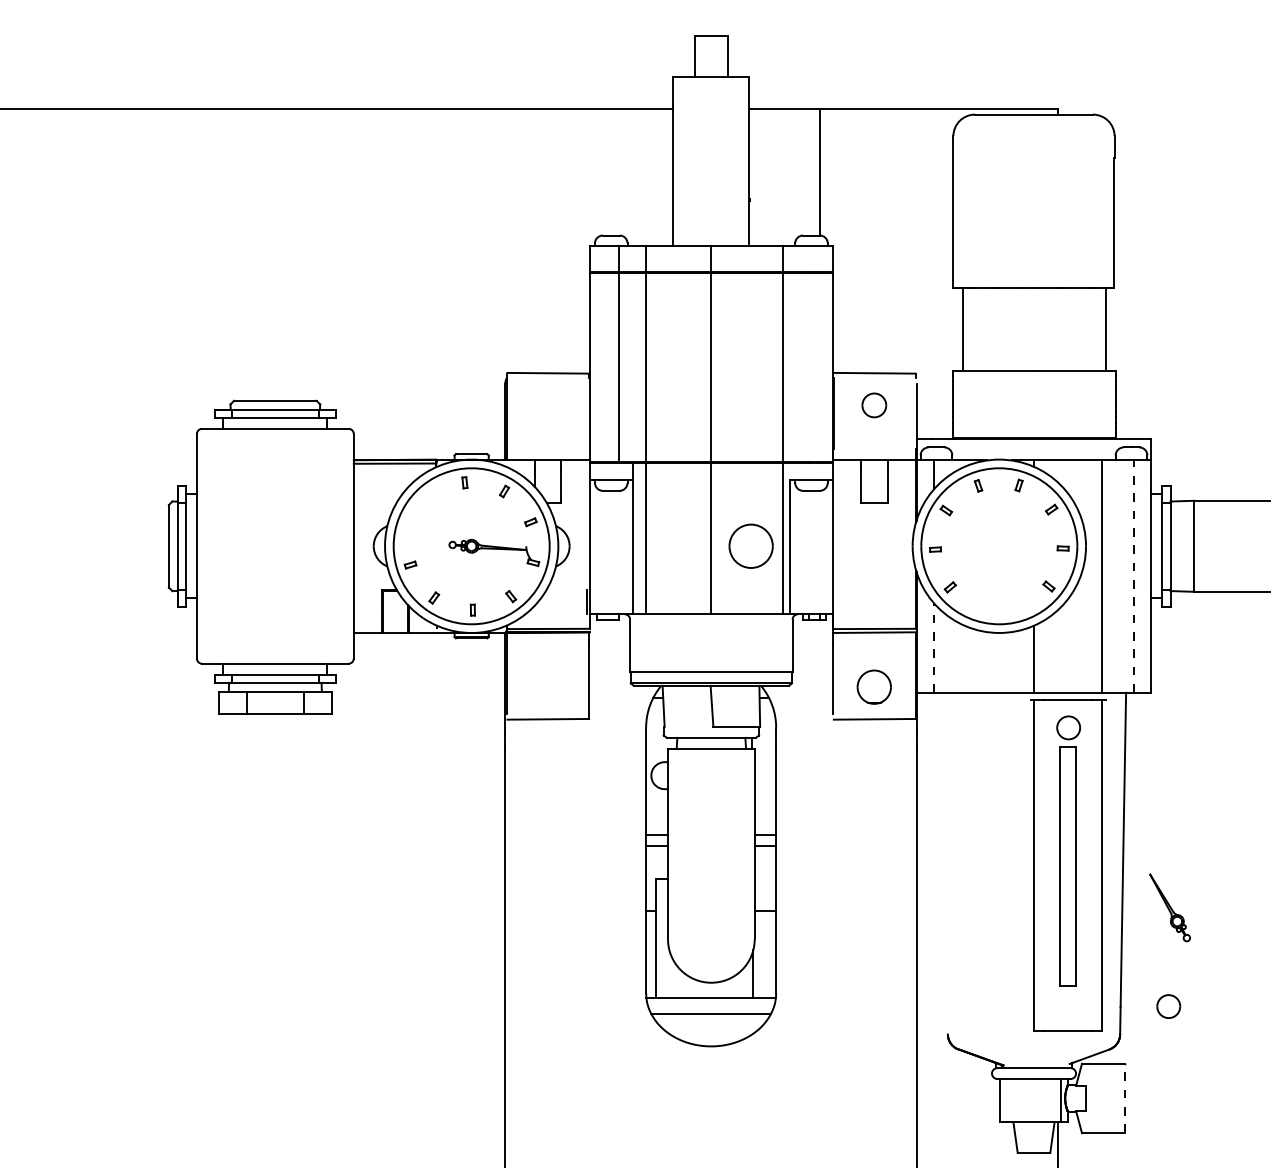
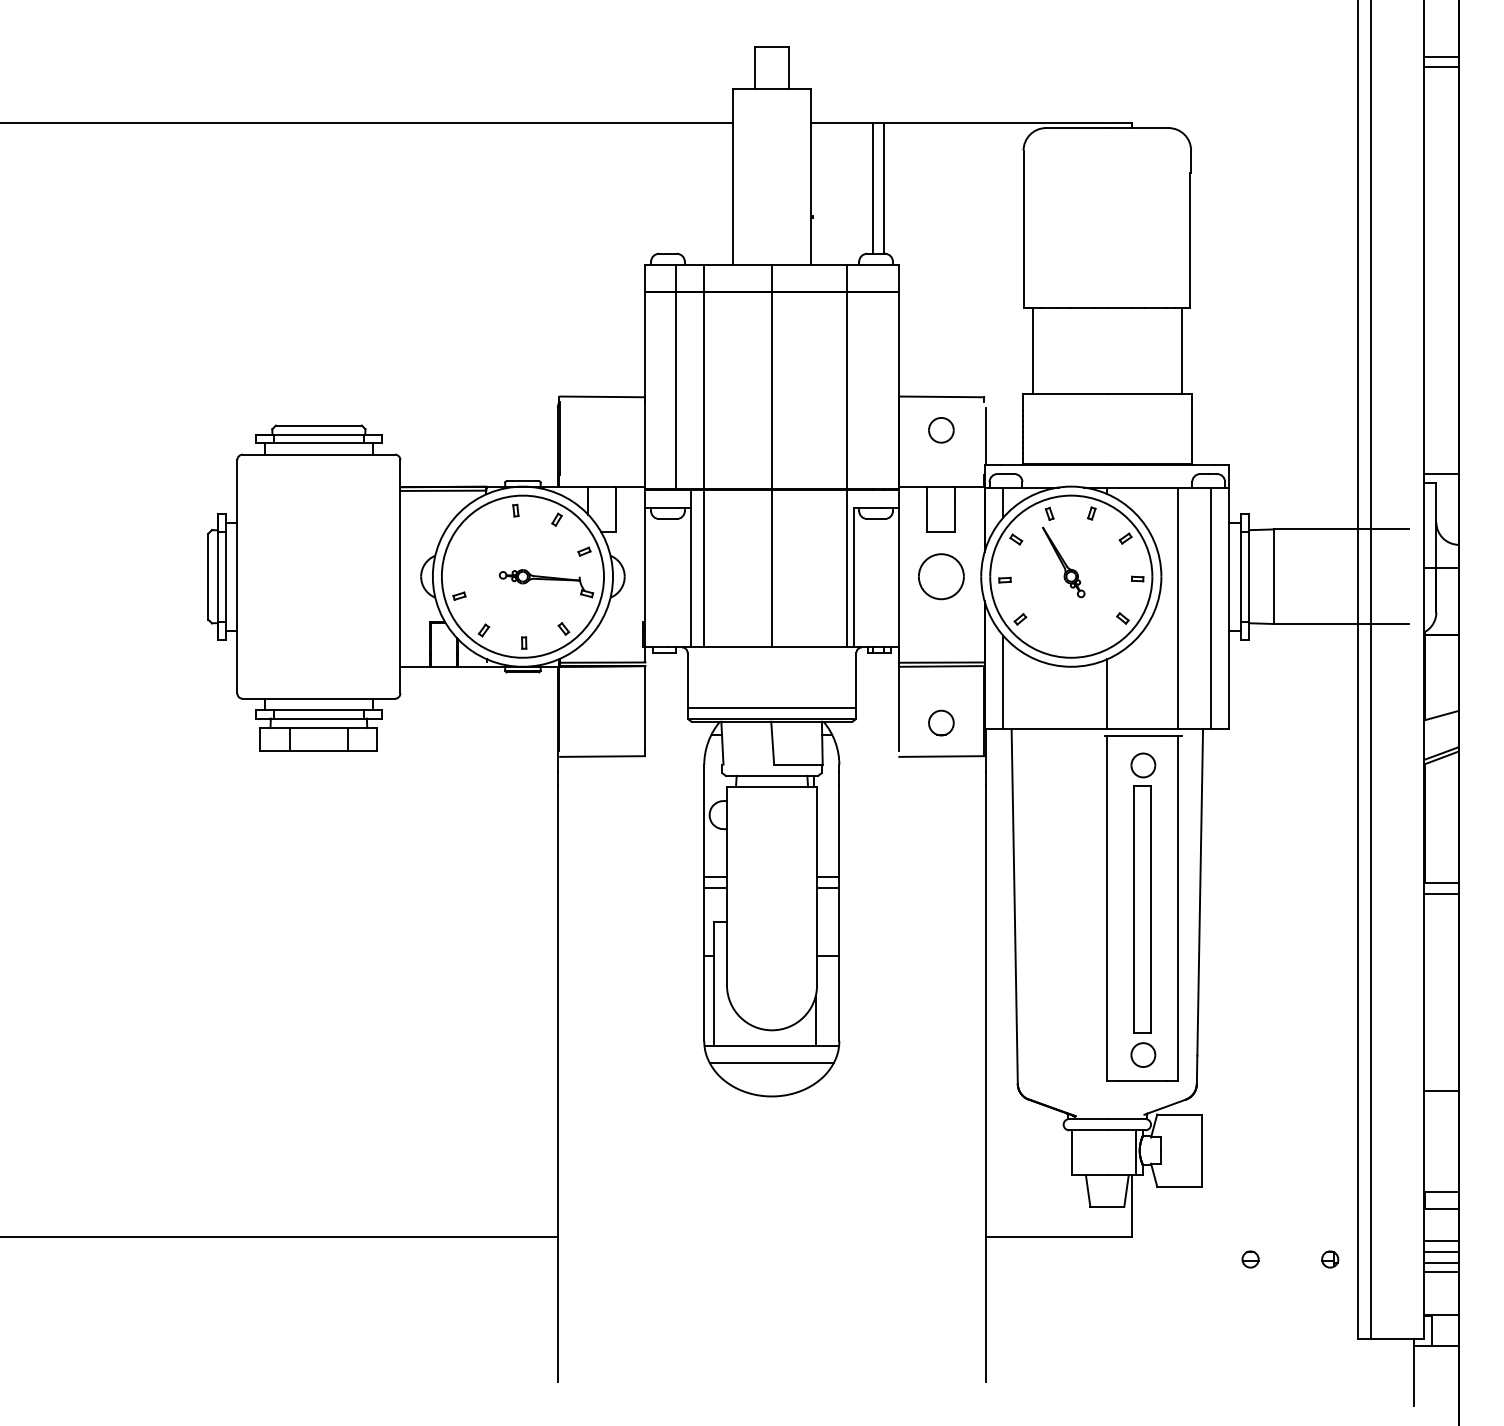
line: (809, 171) -> (873, 187), added
part: (751, 546) -> (941, 576), moved
line: (1134, 576) -> (1211, 608), dashed -> solid
line: (934, 648) -> (1003, 682), dashed -> solid
part: (874, 686) -> (941, 722), size x0.71
line: (944, 863) -> (1014, 906), added
part: (1169, 907) -> (1063, 562), moved
part: (1168, 1006) -> (1143, 1054), moved
line: (1125, 1098) -> (1202, 1150), dashed -> solid

